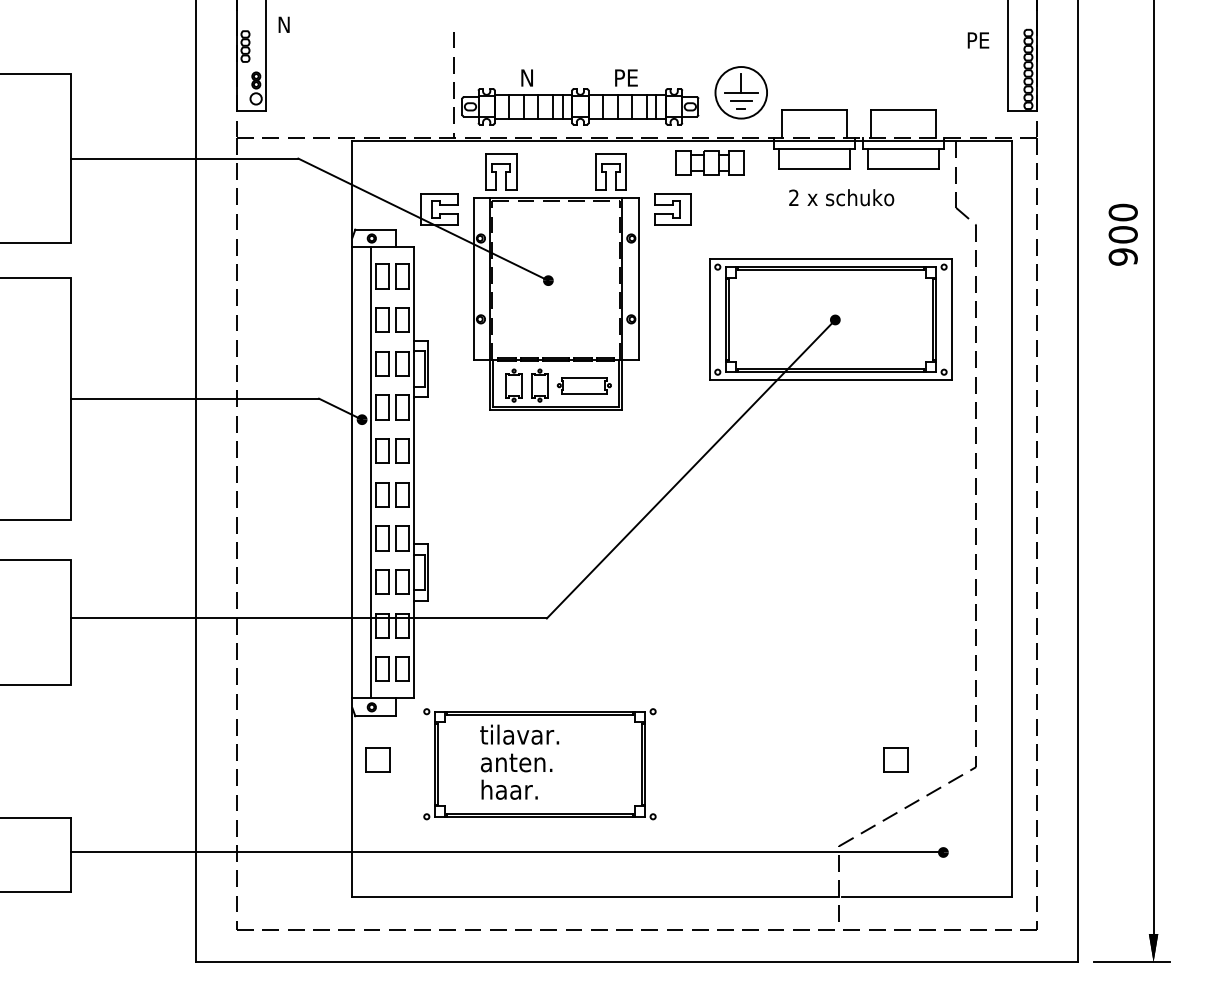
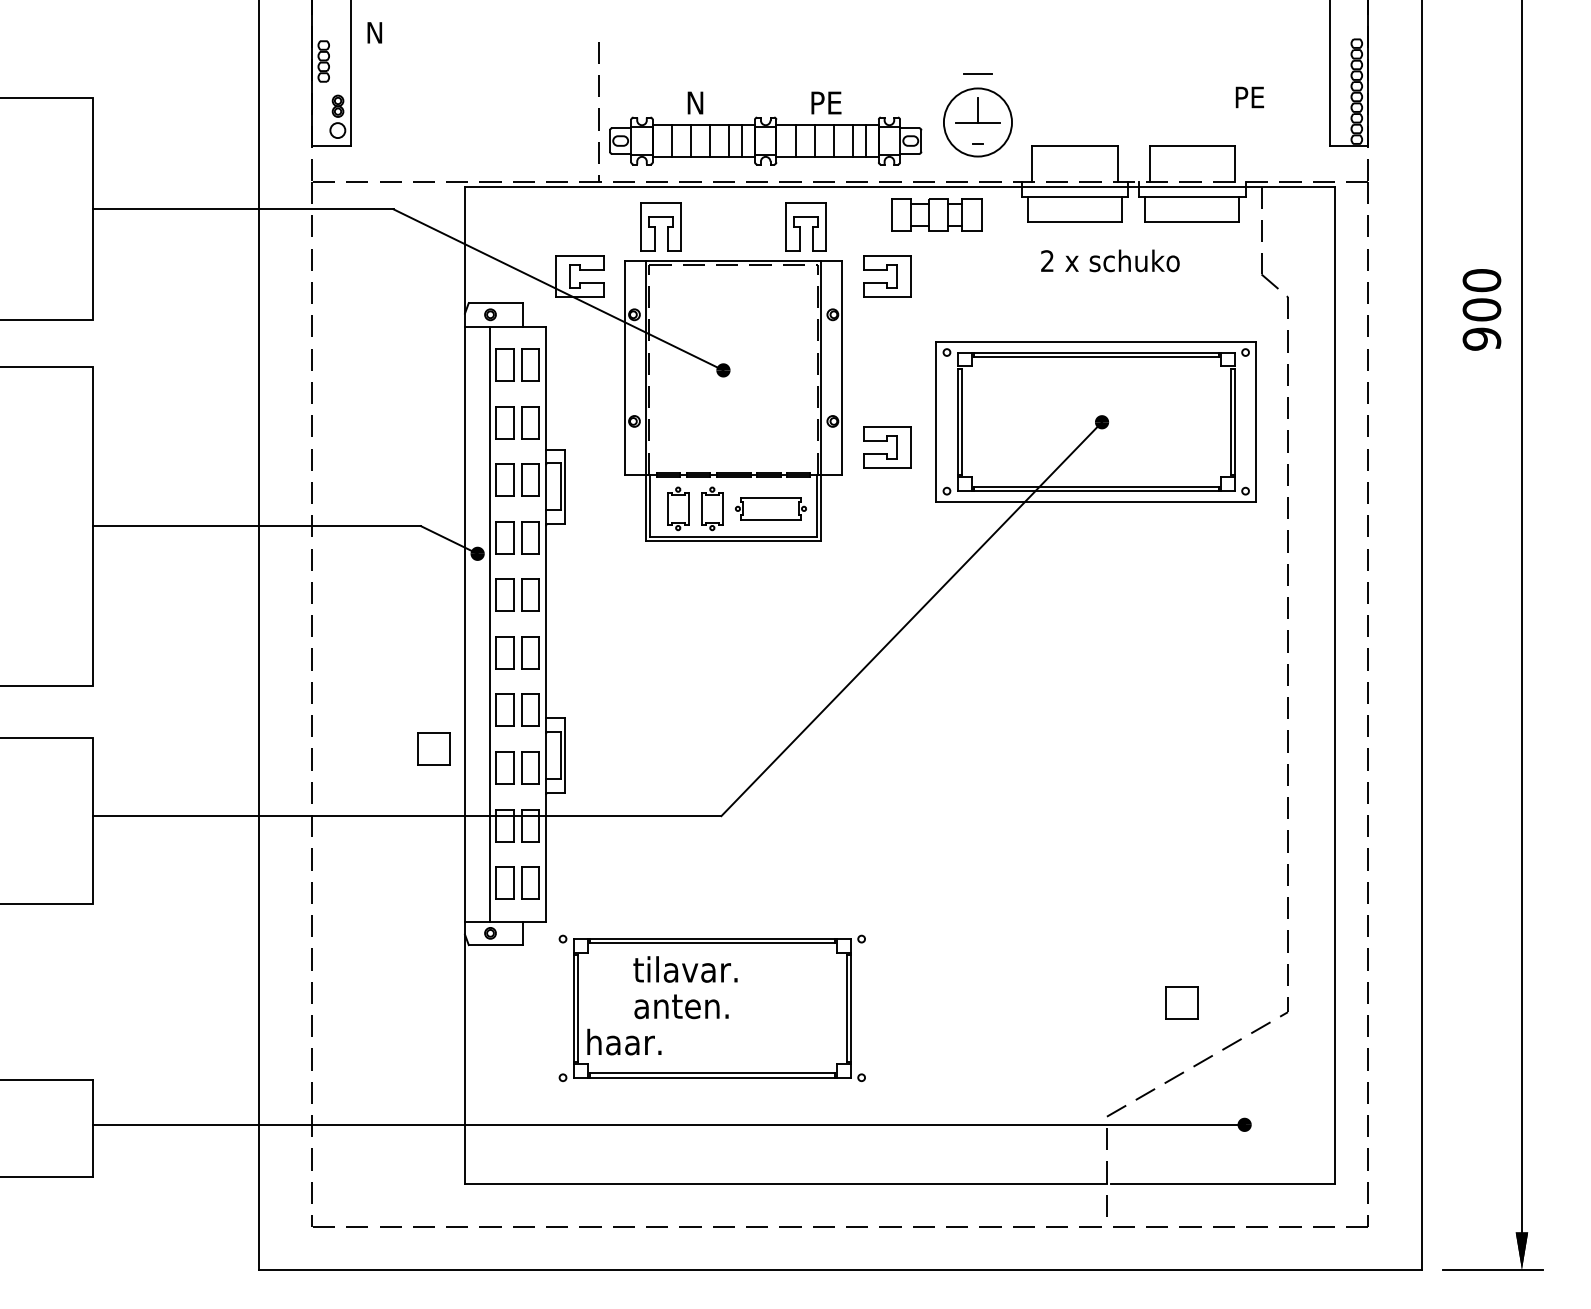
text: (978, 40) -> (1249, 97), moved
line: (740, 100) -> (977, 73), moved
part: (672, 339) -> (887, 447), added
part: (377, 759) -> (433, 748), moved
text: (509, 789) -> (624, 1041), moved

